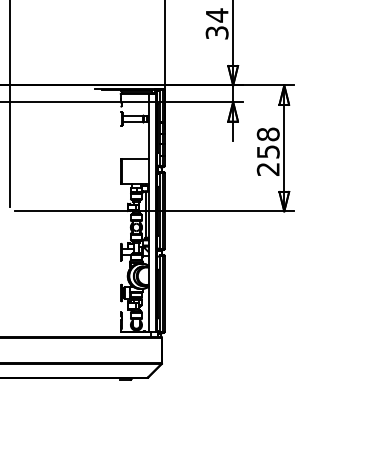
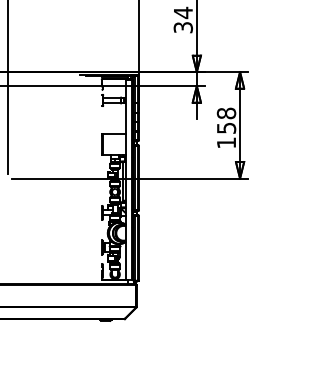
text: (267, 168) -> (225, 142), 258 -> 158

